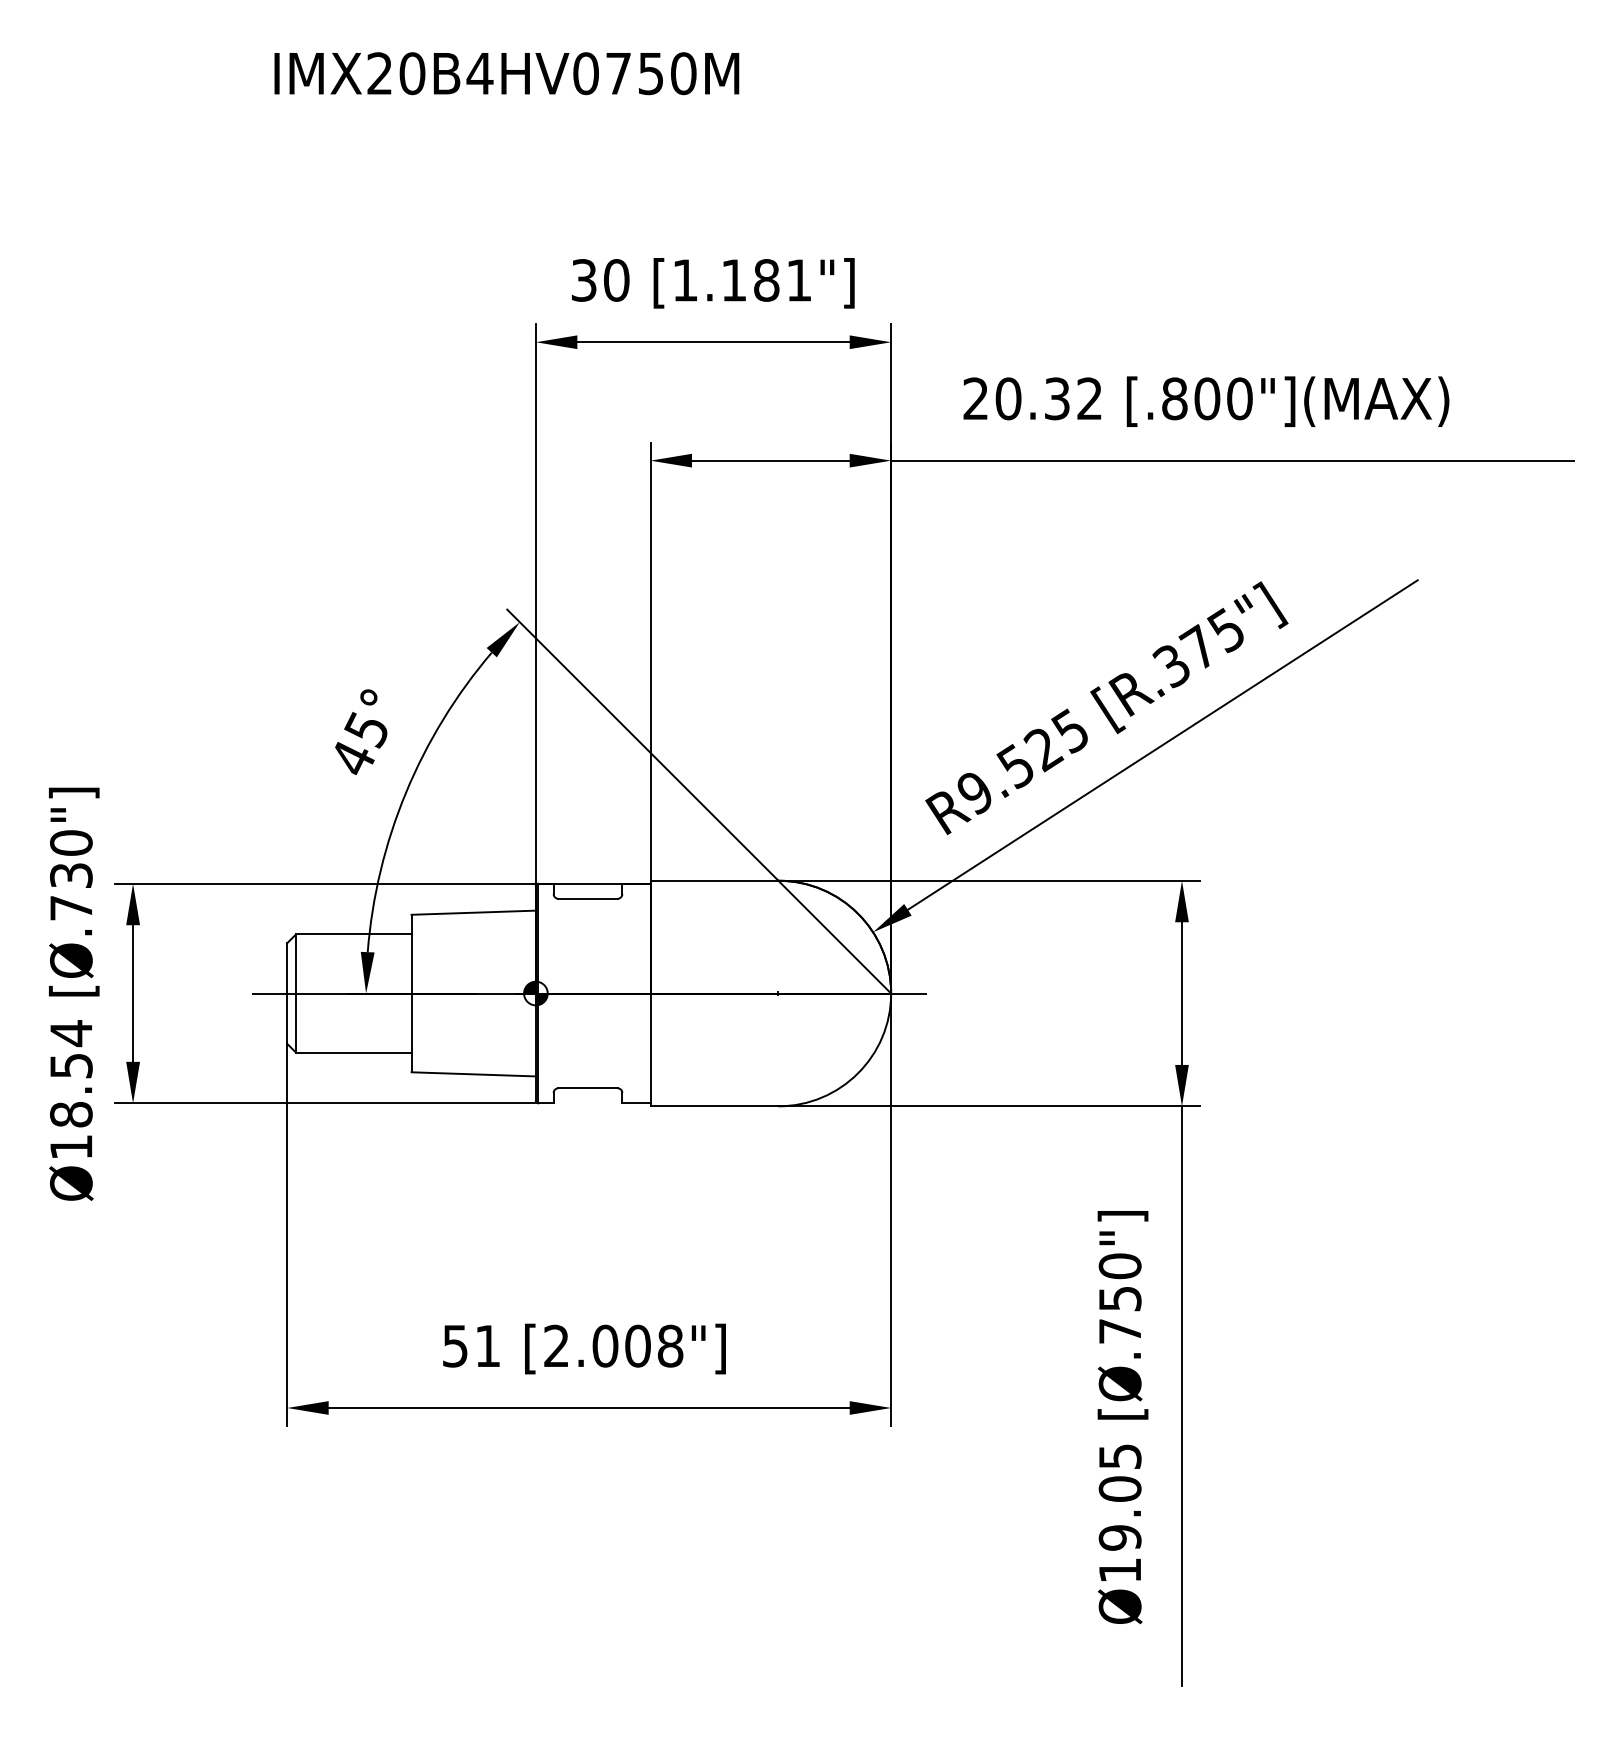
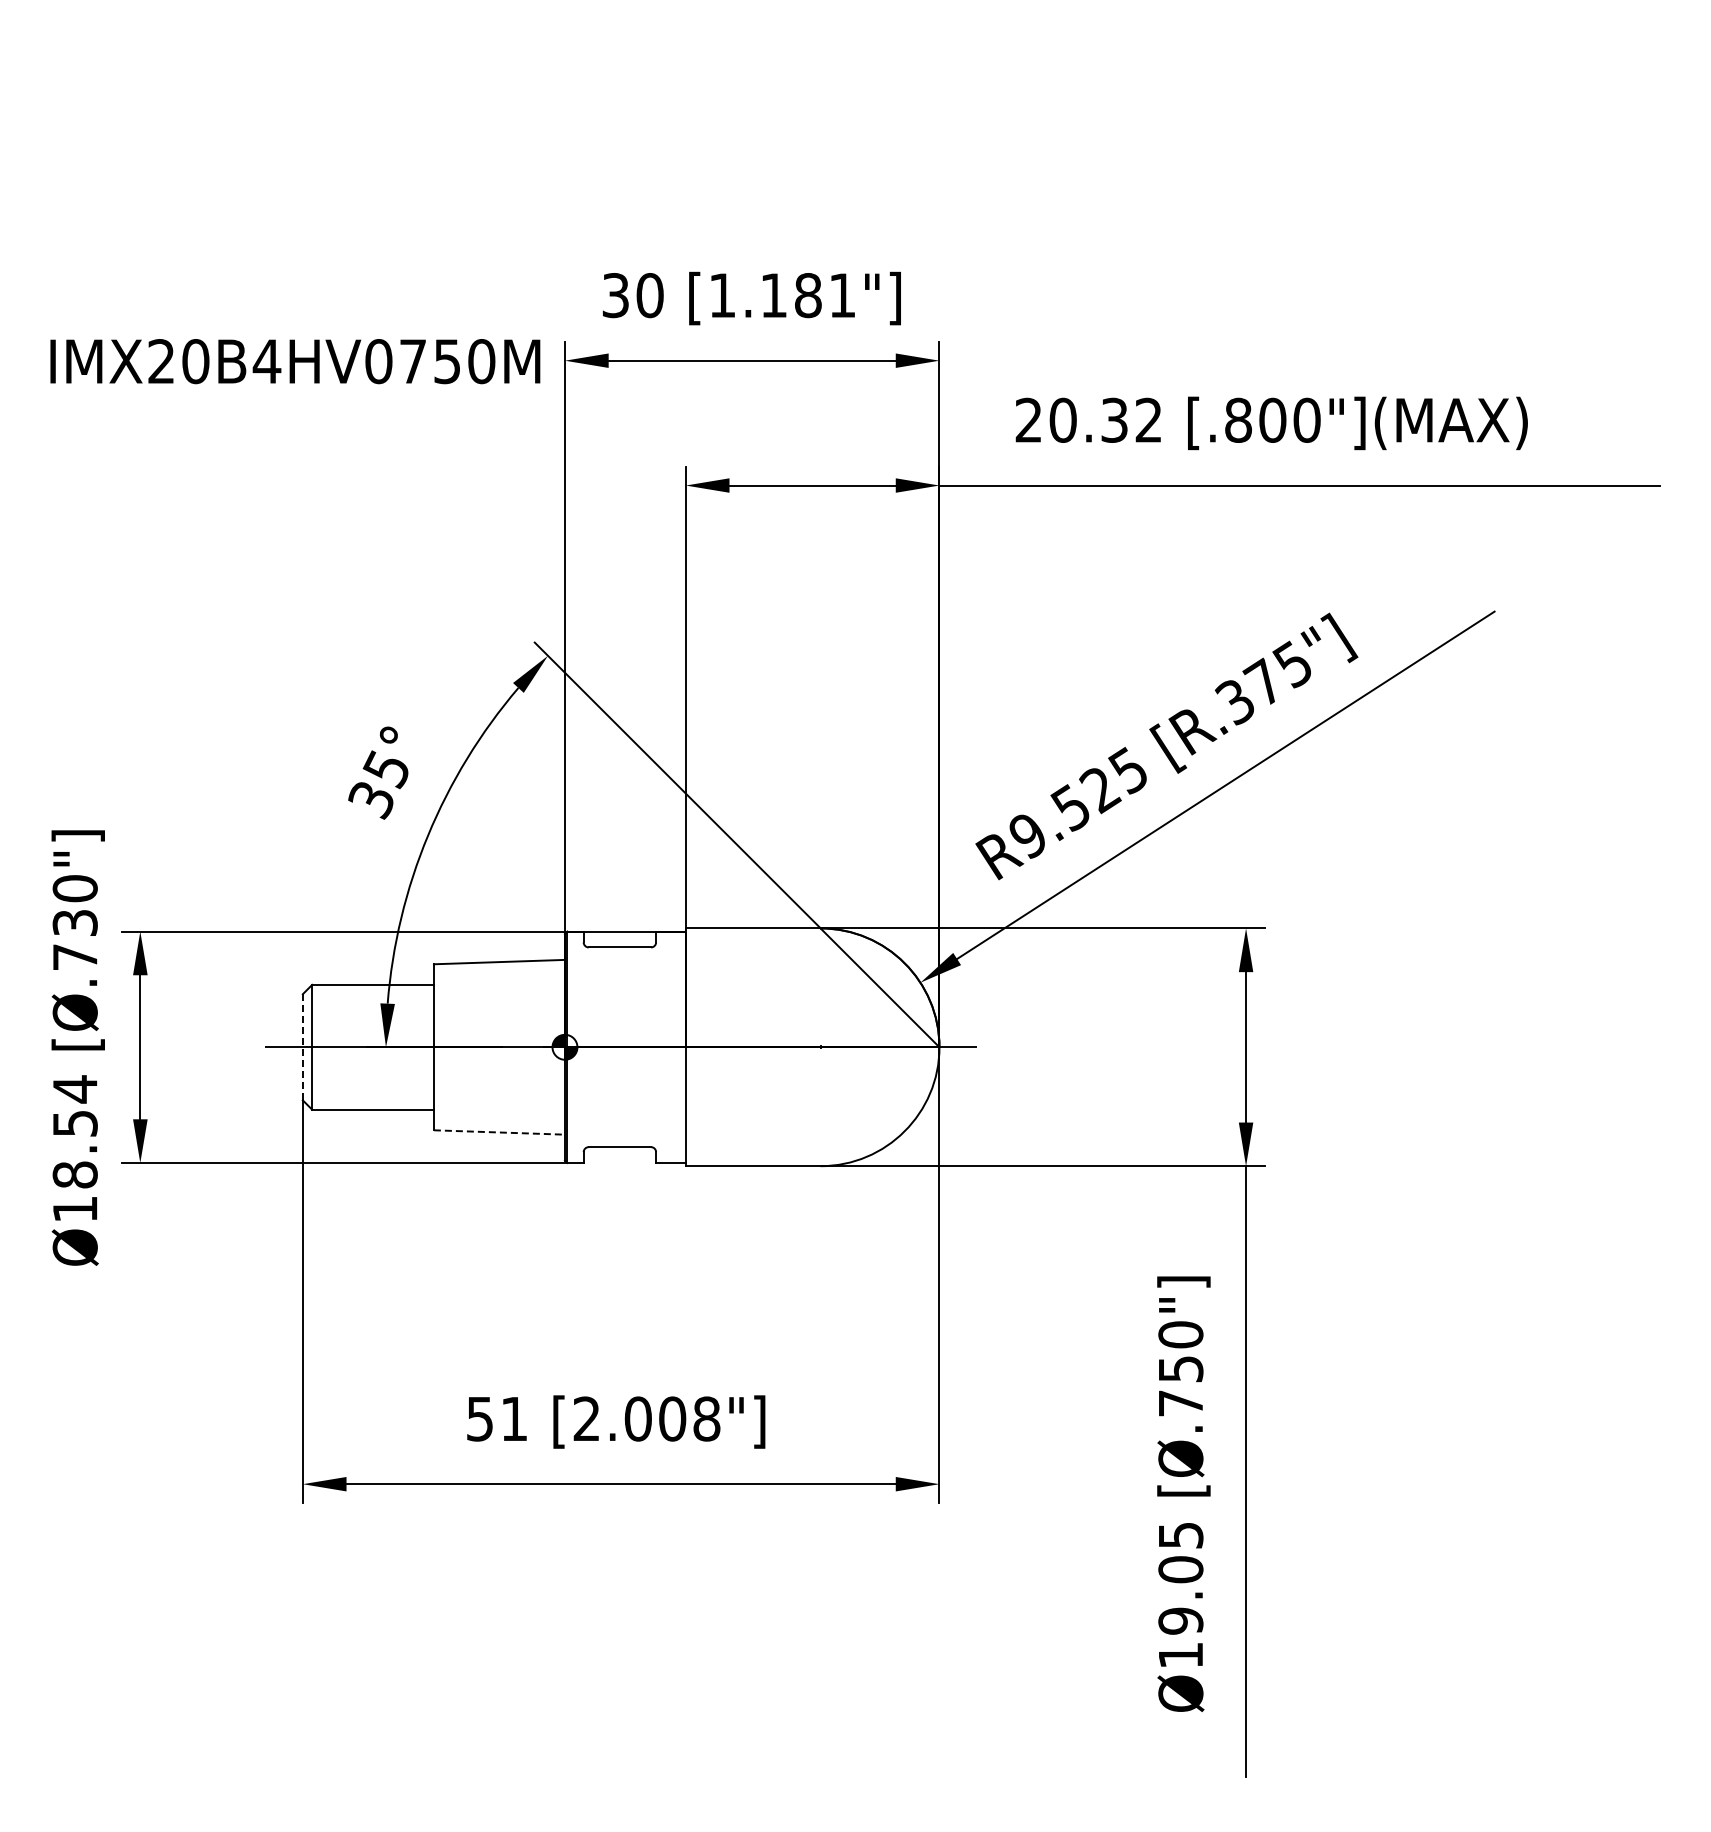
text: (506, 73) -> (295, 361), moved
text: (352, 759) -> (371, 800), 45° -> 35°
line: (286, 993) -> (302, 1047), solid -> dashed
line: (473, 1074) -> (499, 1132), solid -> dashed

